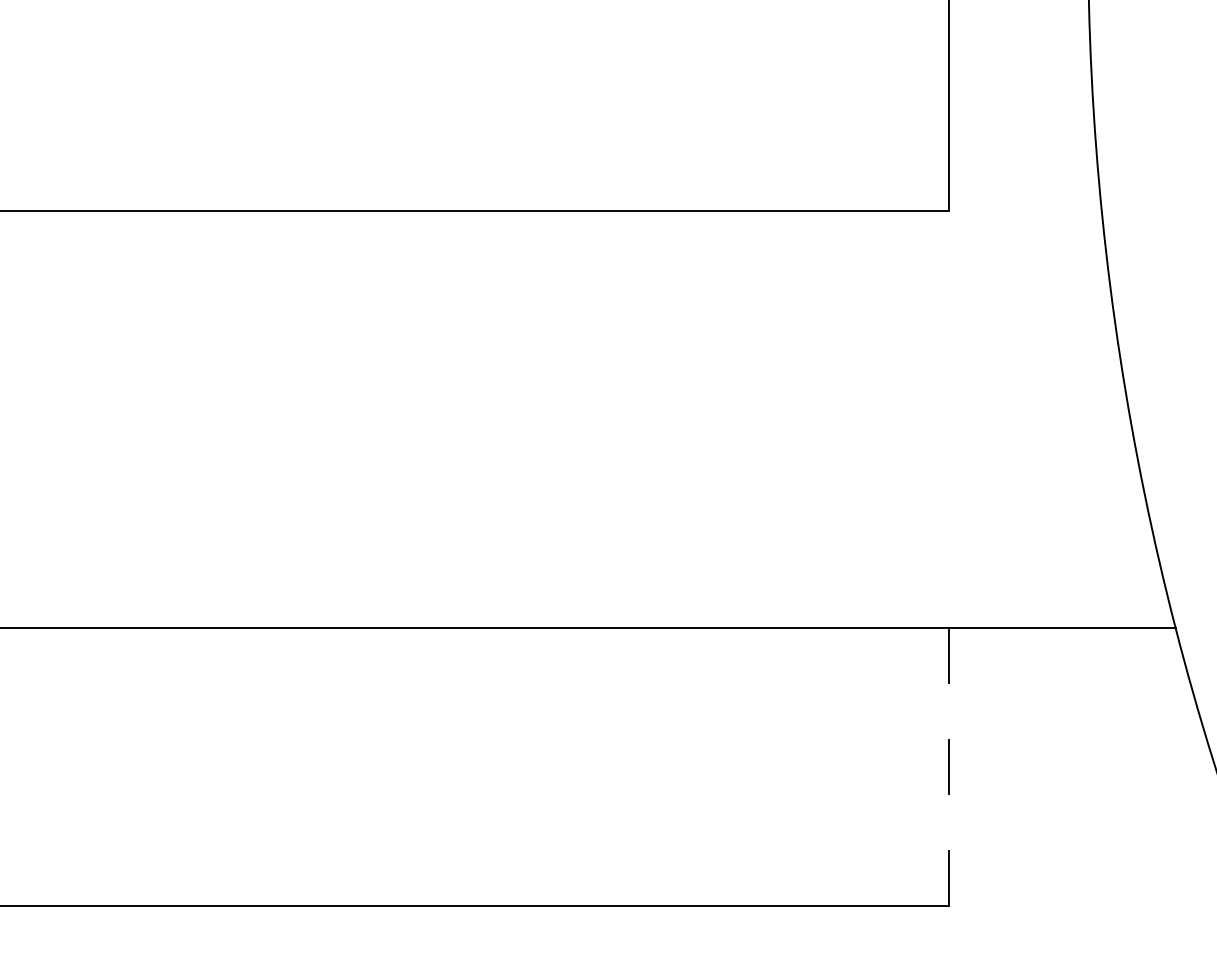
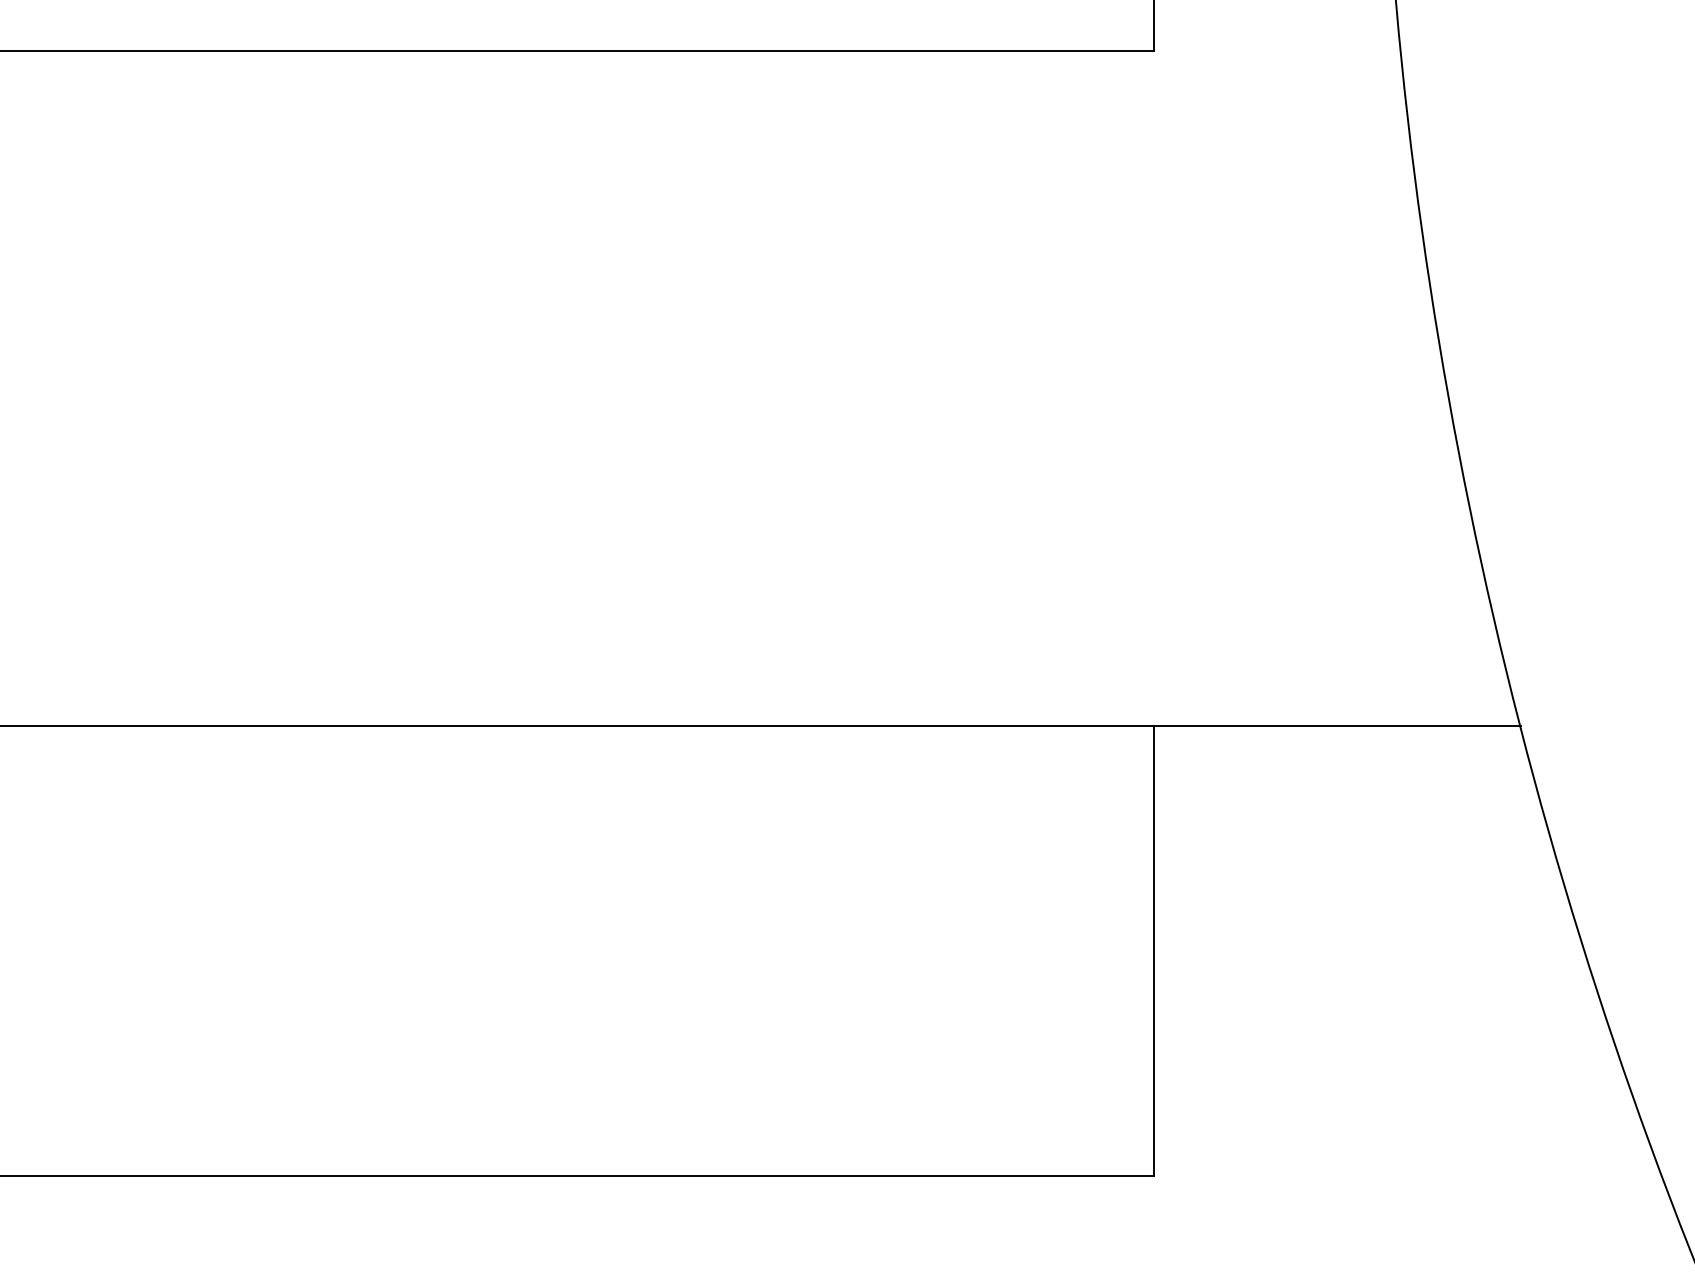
line: (949, 766) -> (1154, 950), dashed -> solid

